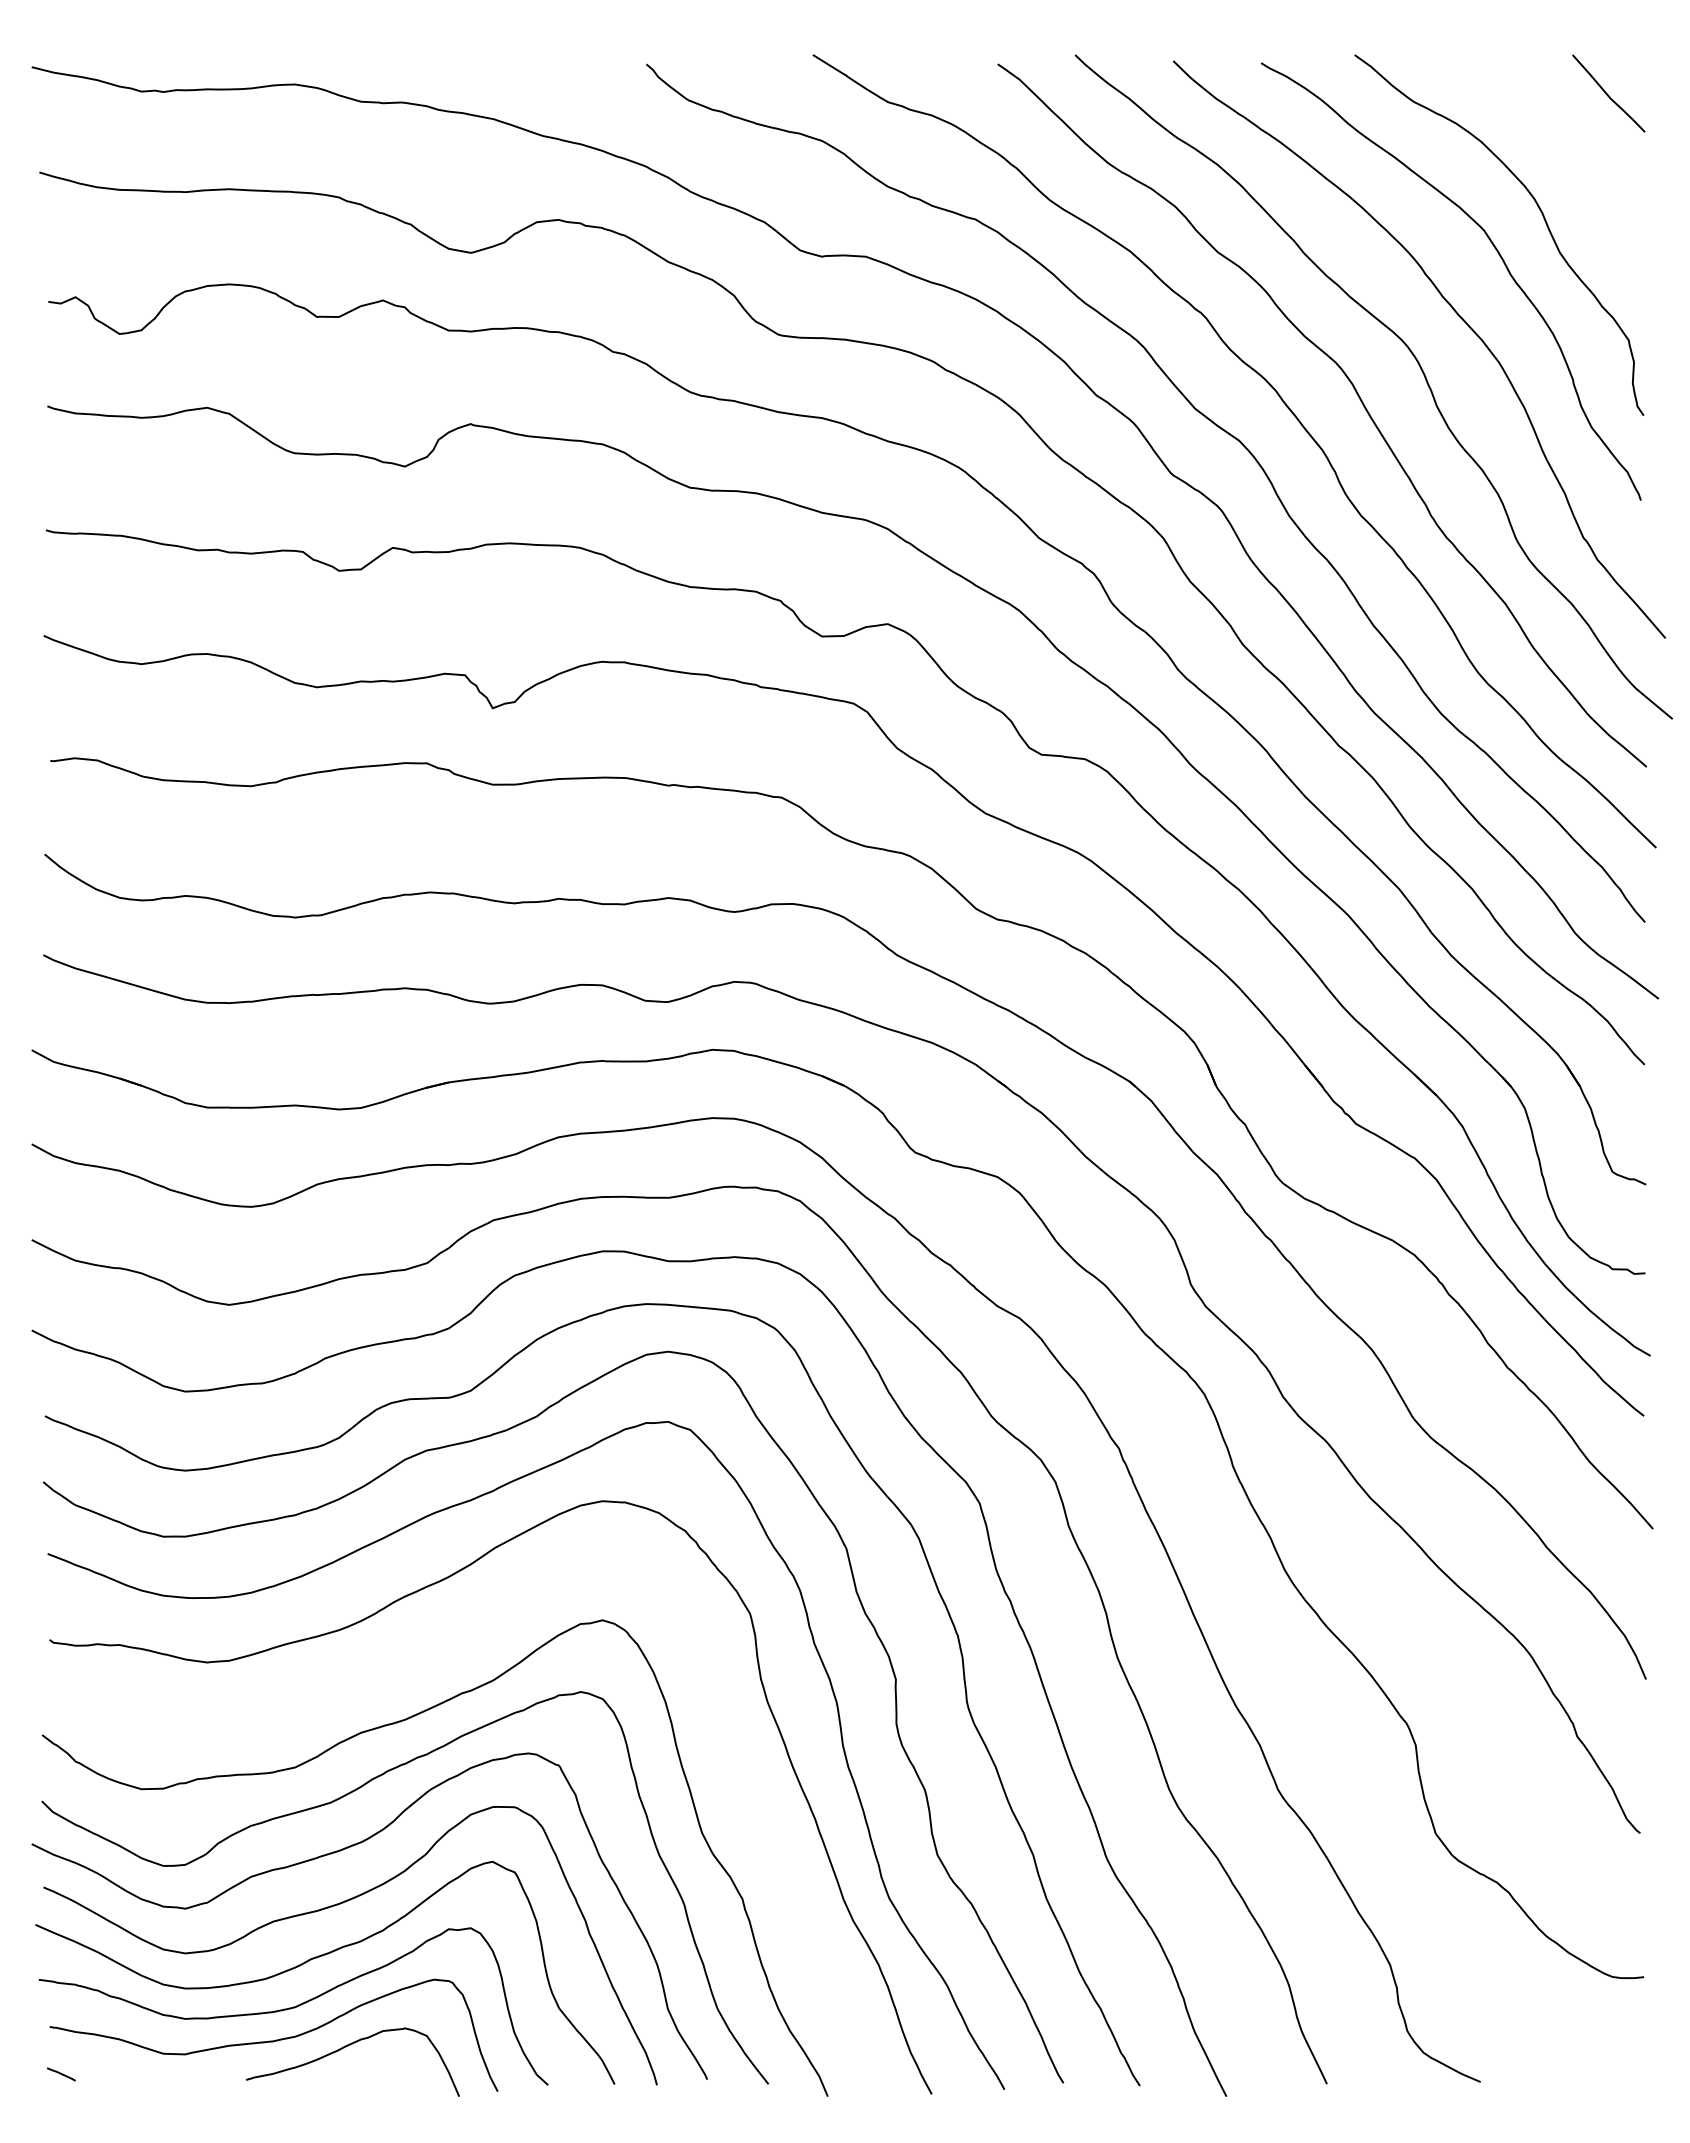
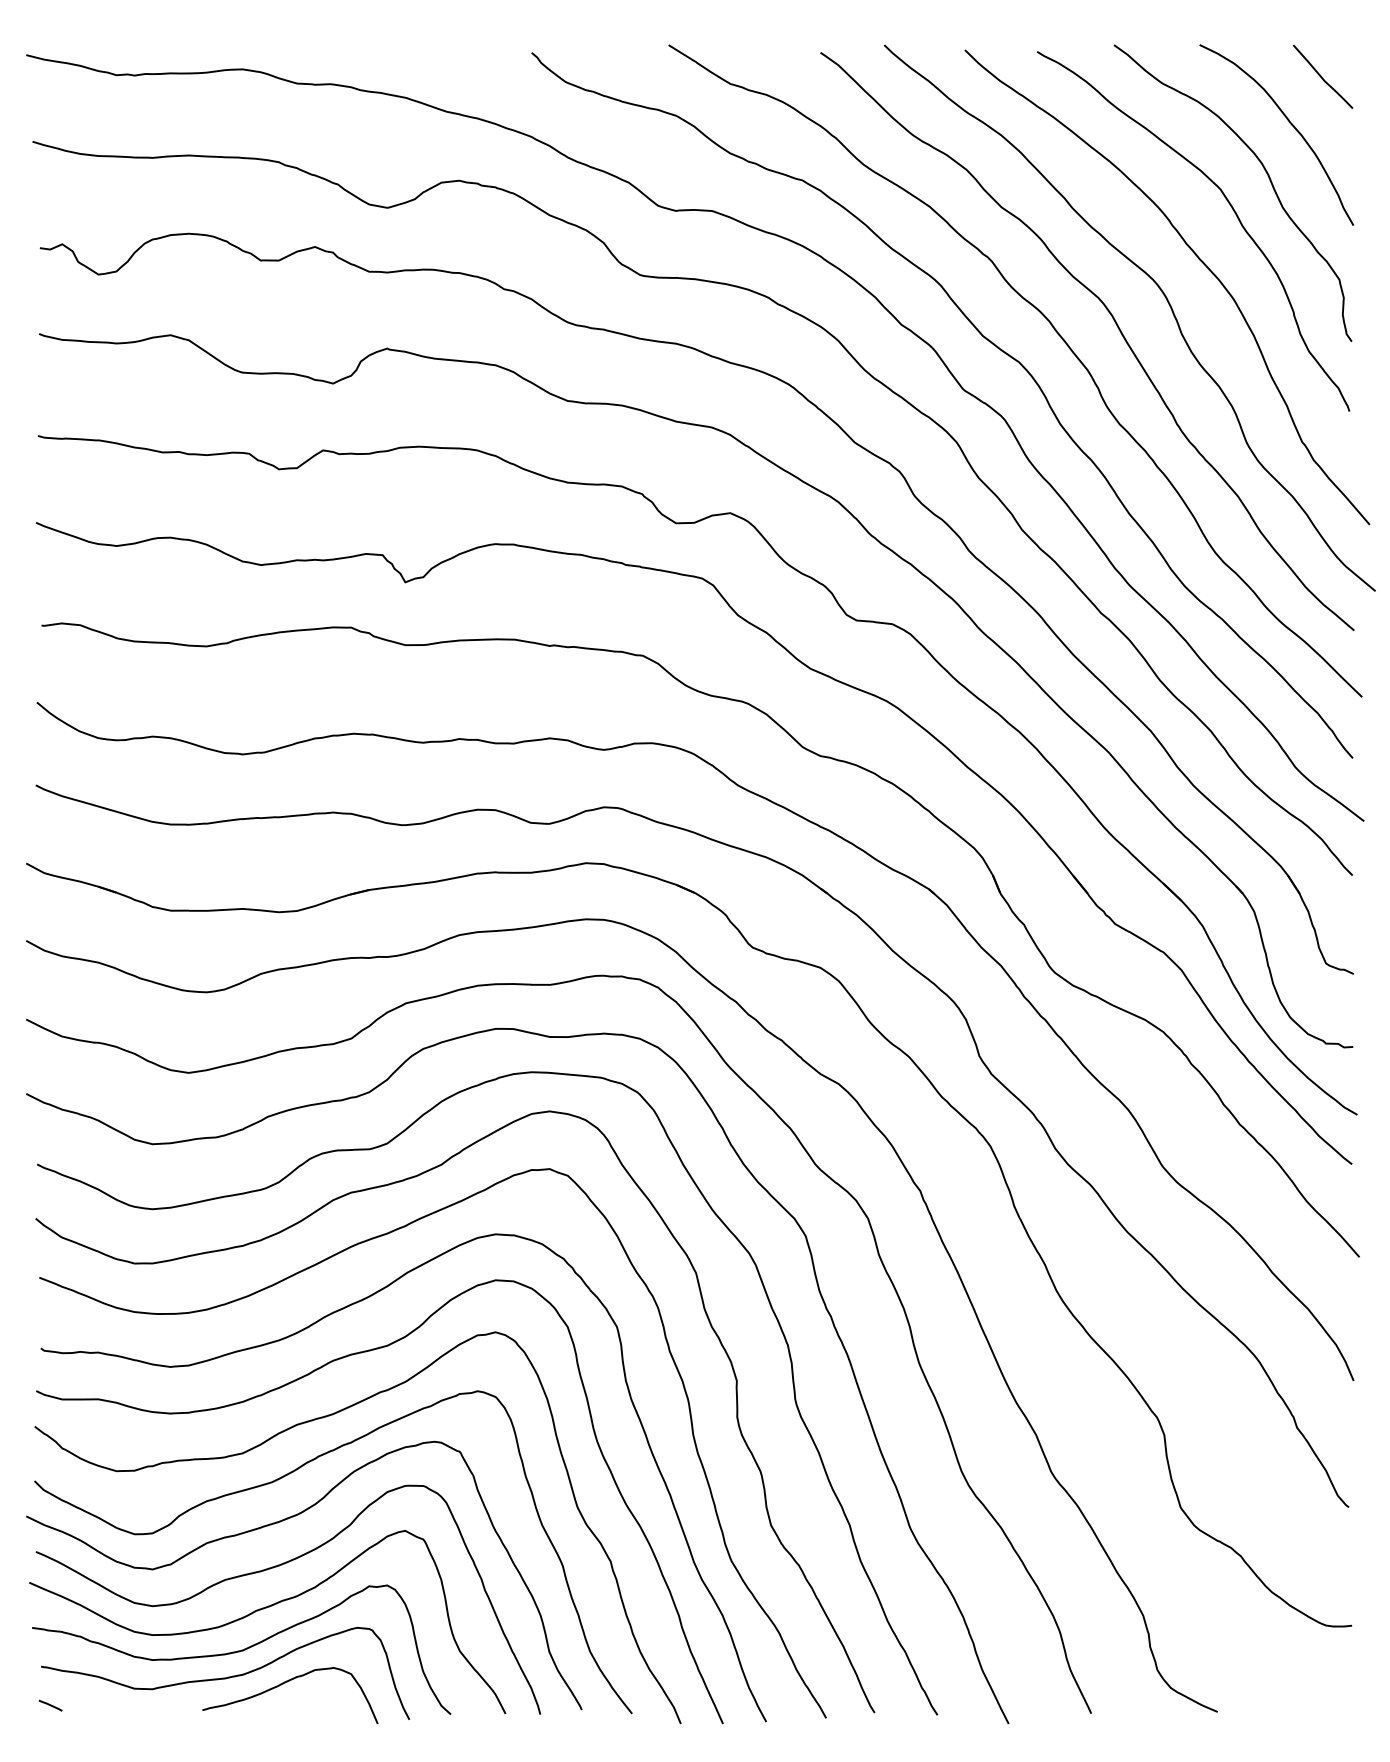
curve: (1567, 149) -> (1289, 122), added
curve: (375, 1672) -> (308, 1375), added

